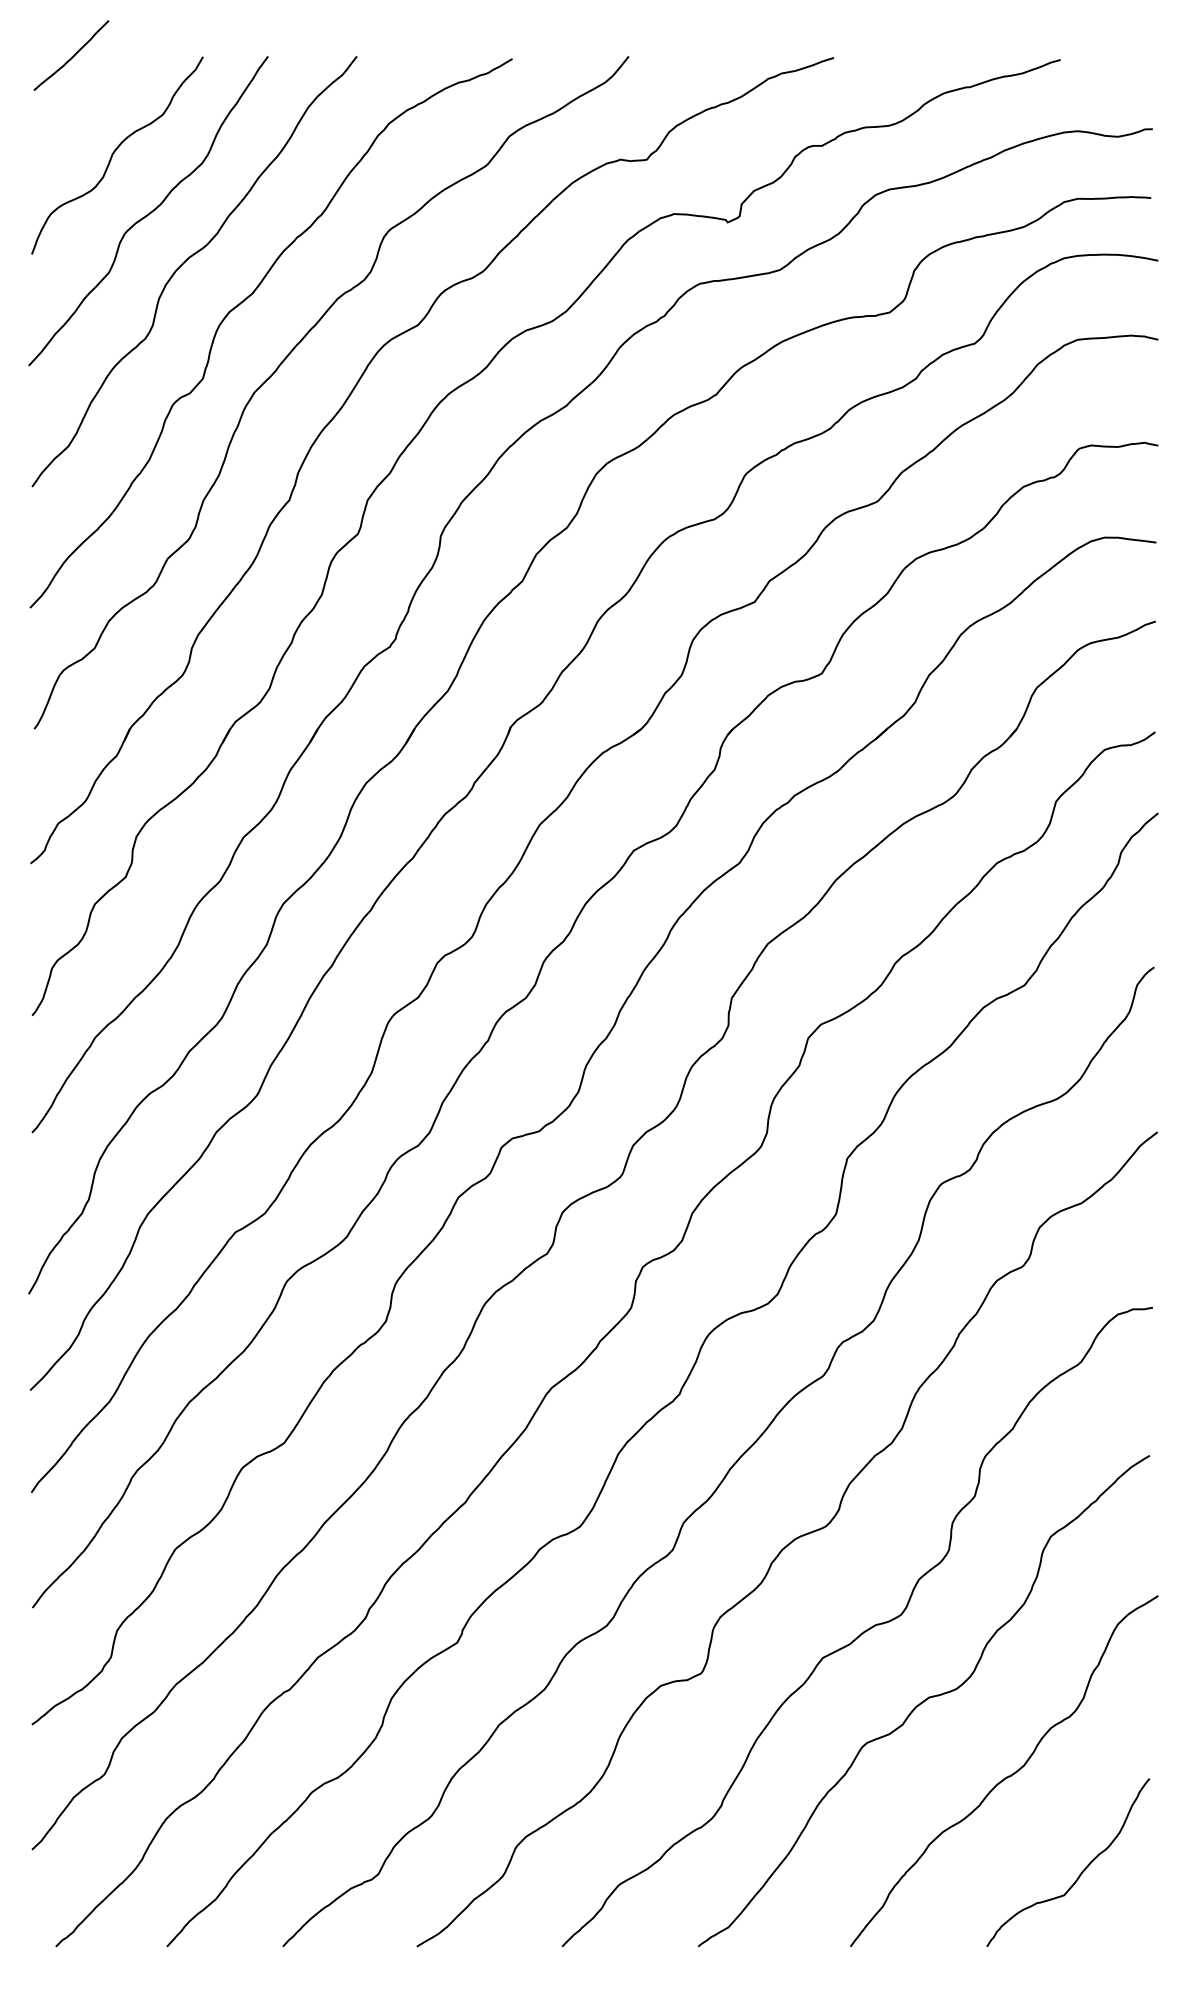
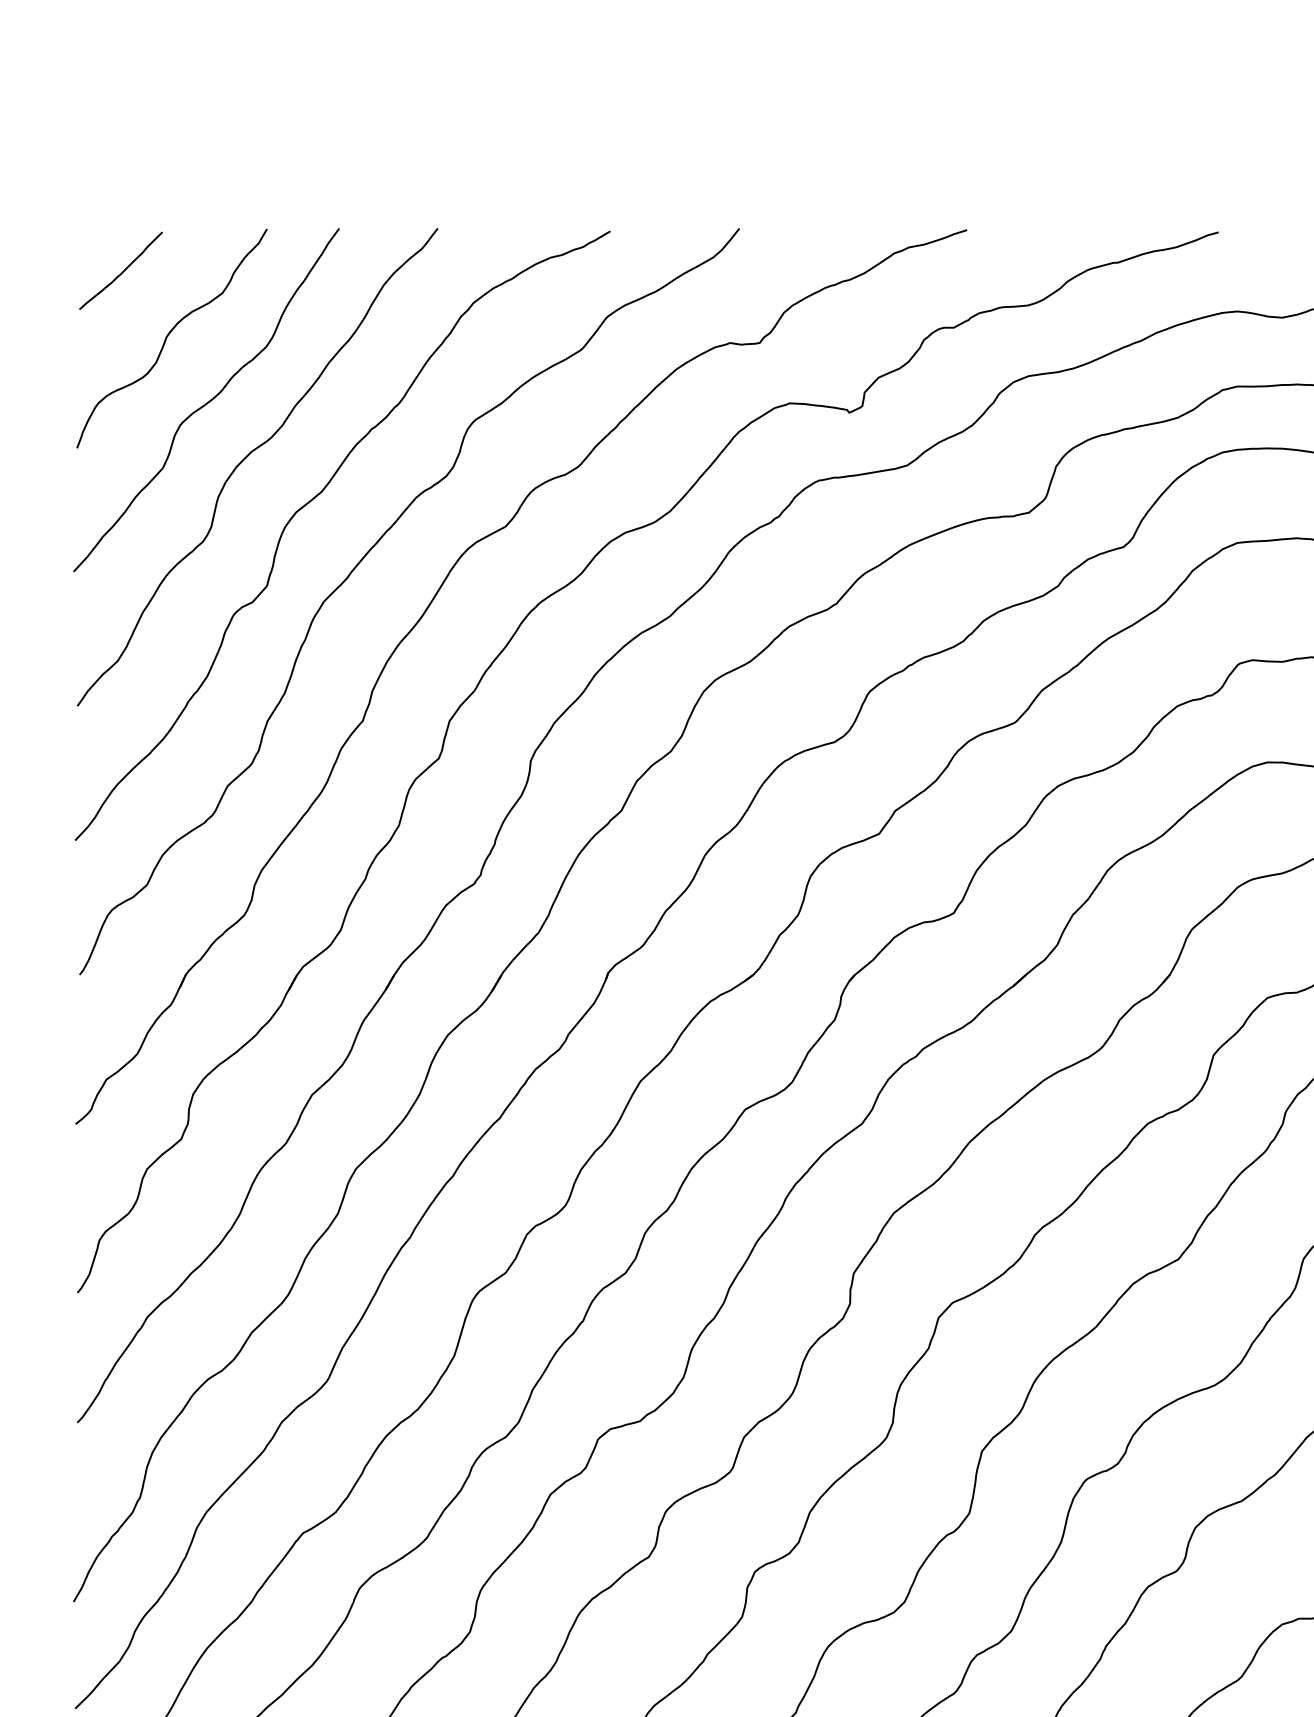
curve: (72, 56) -> (122, 271), moved

